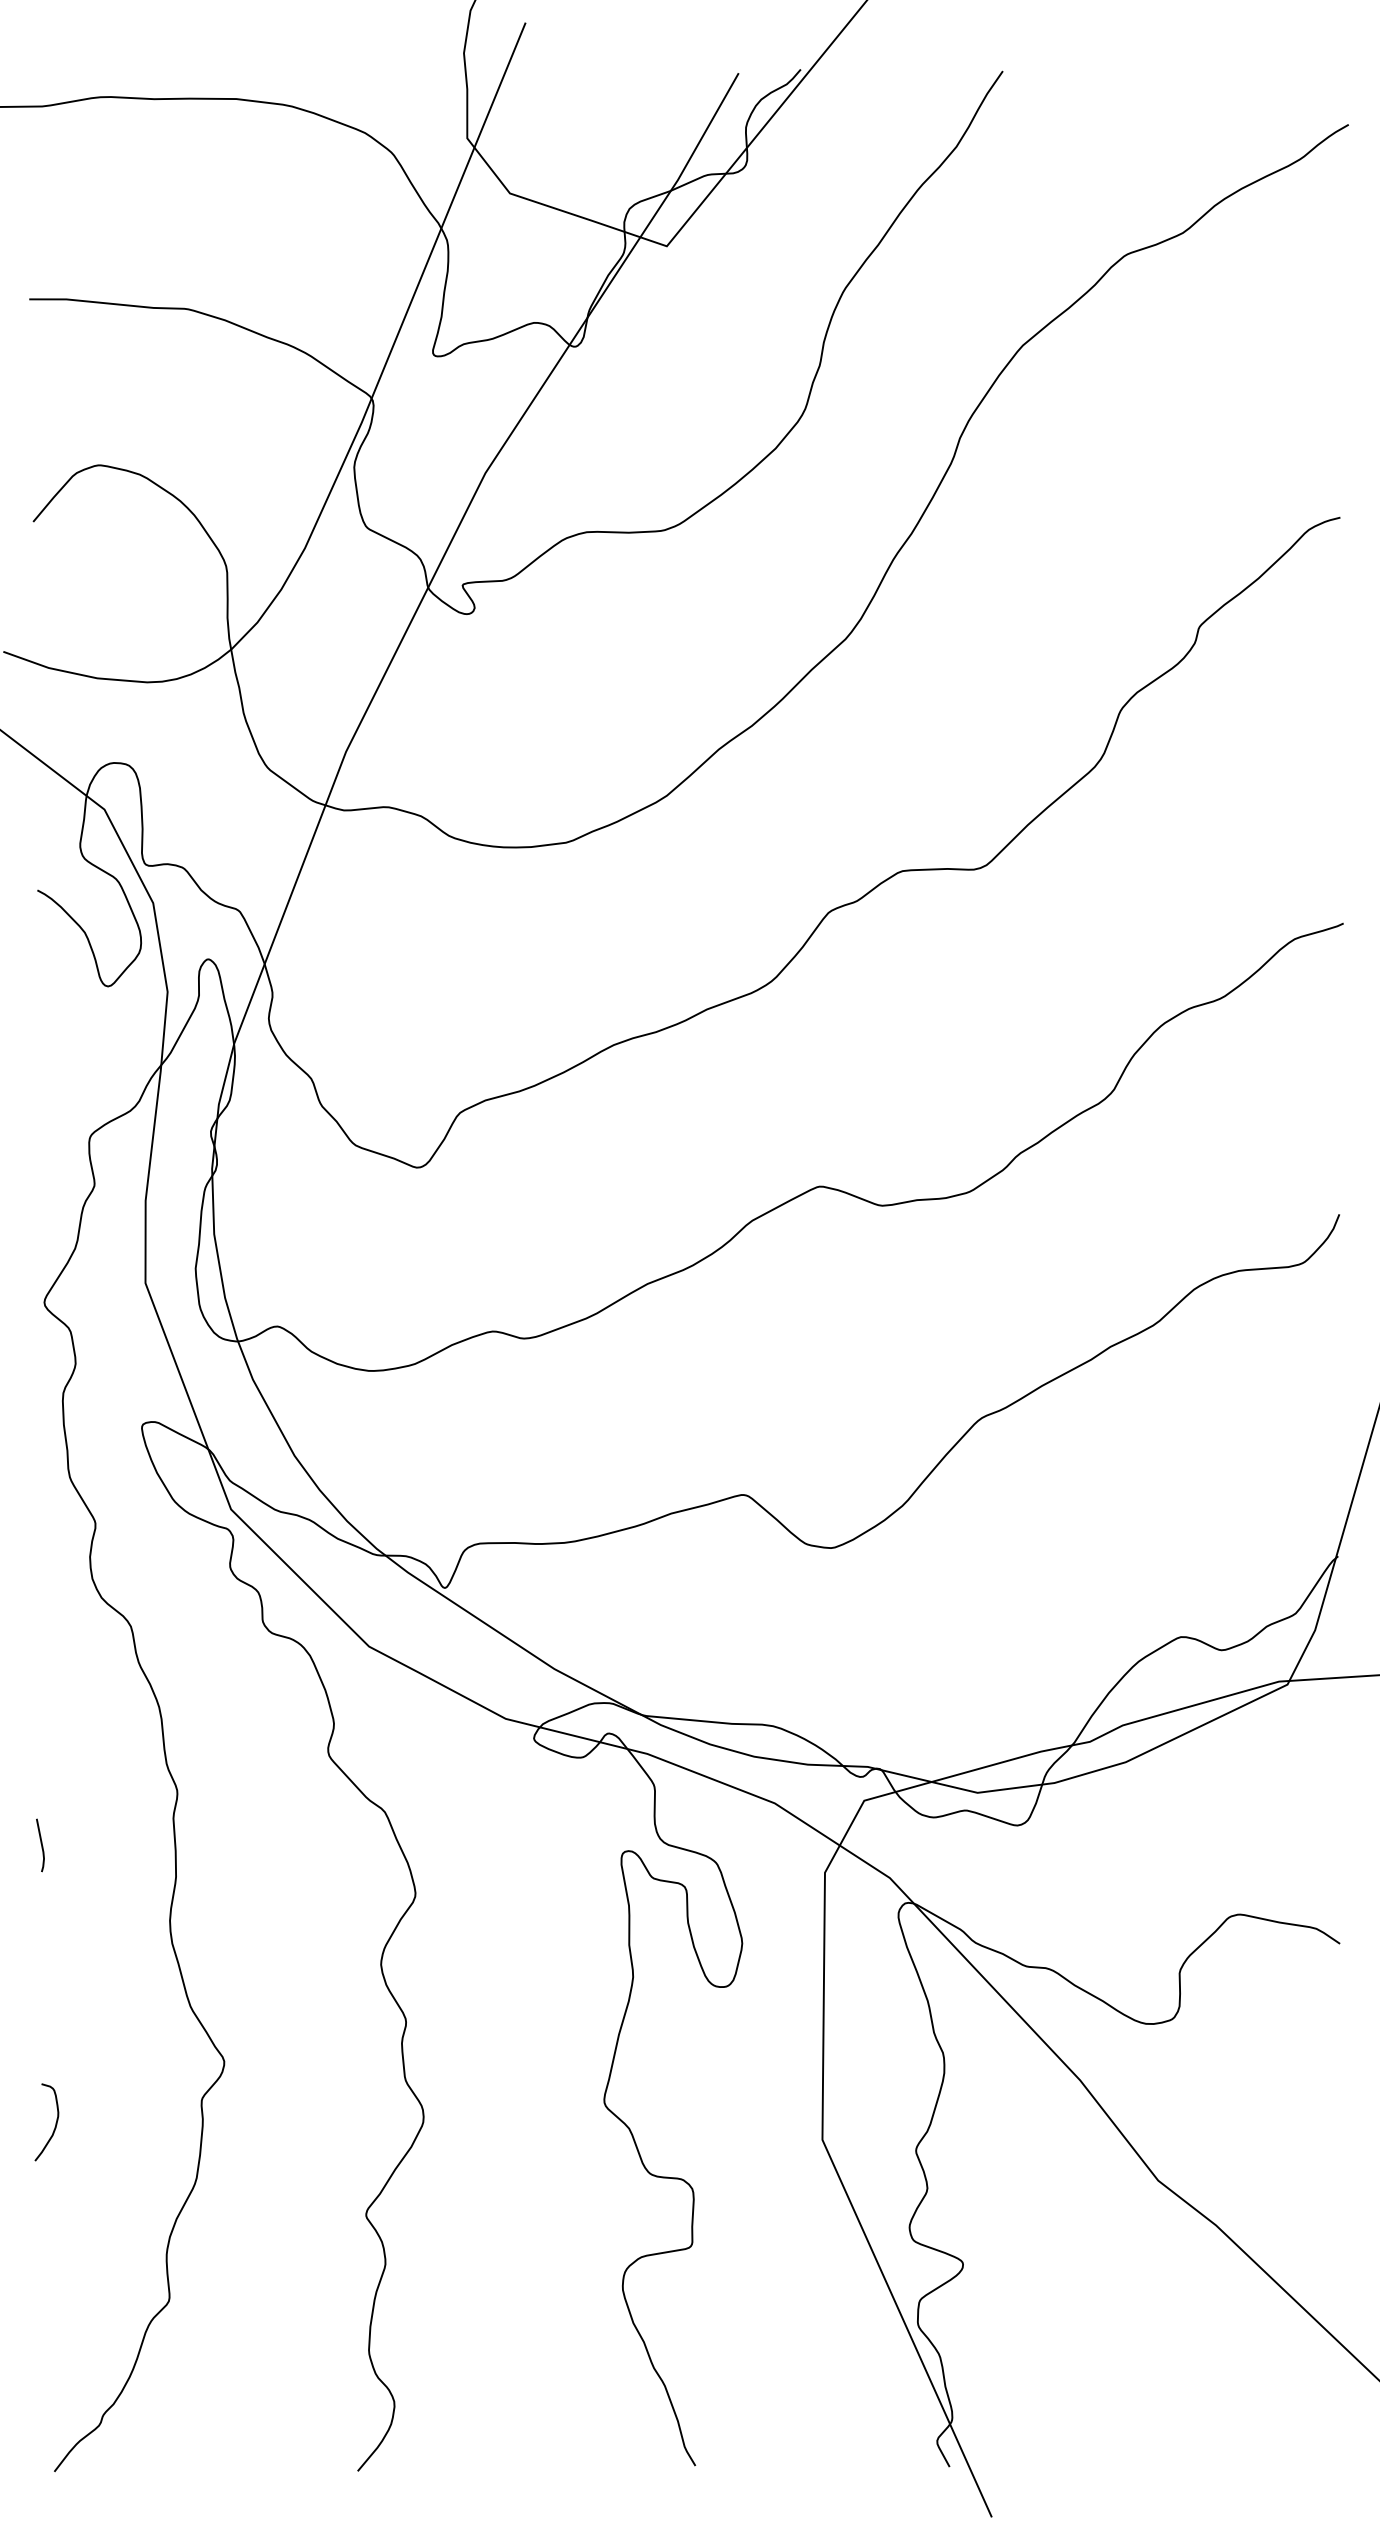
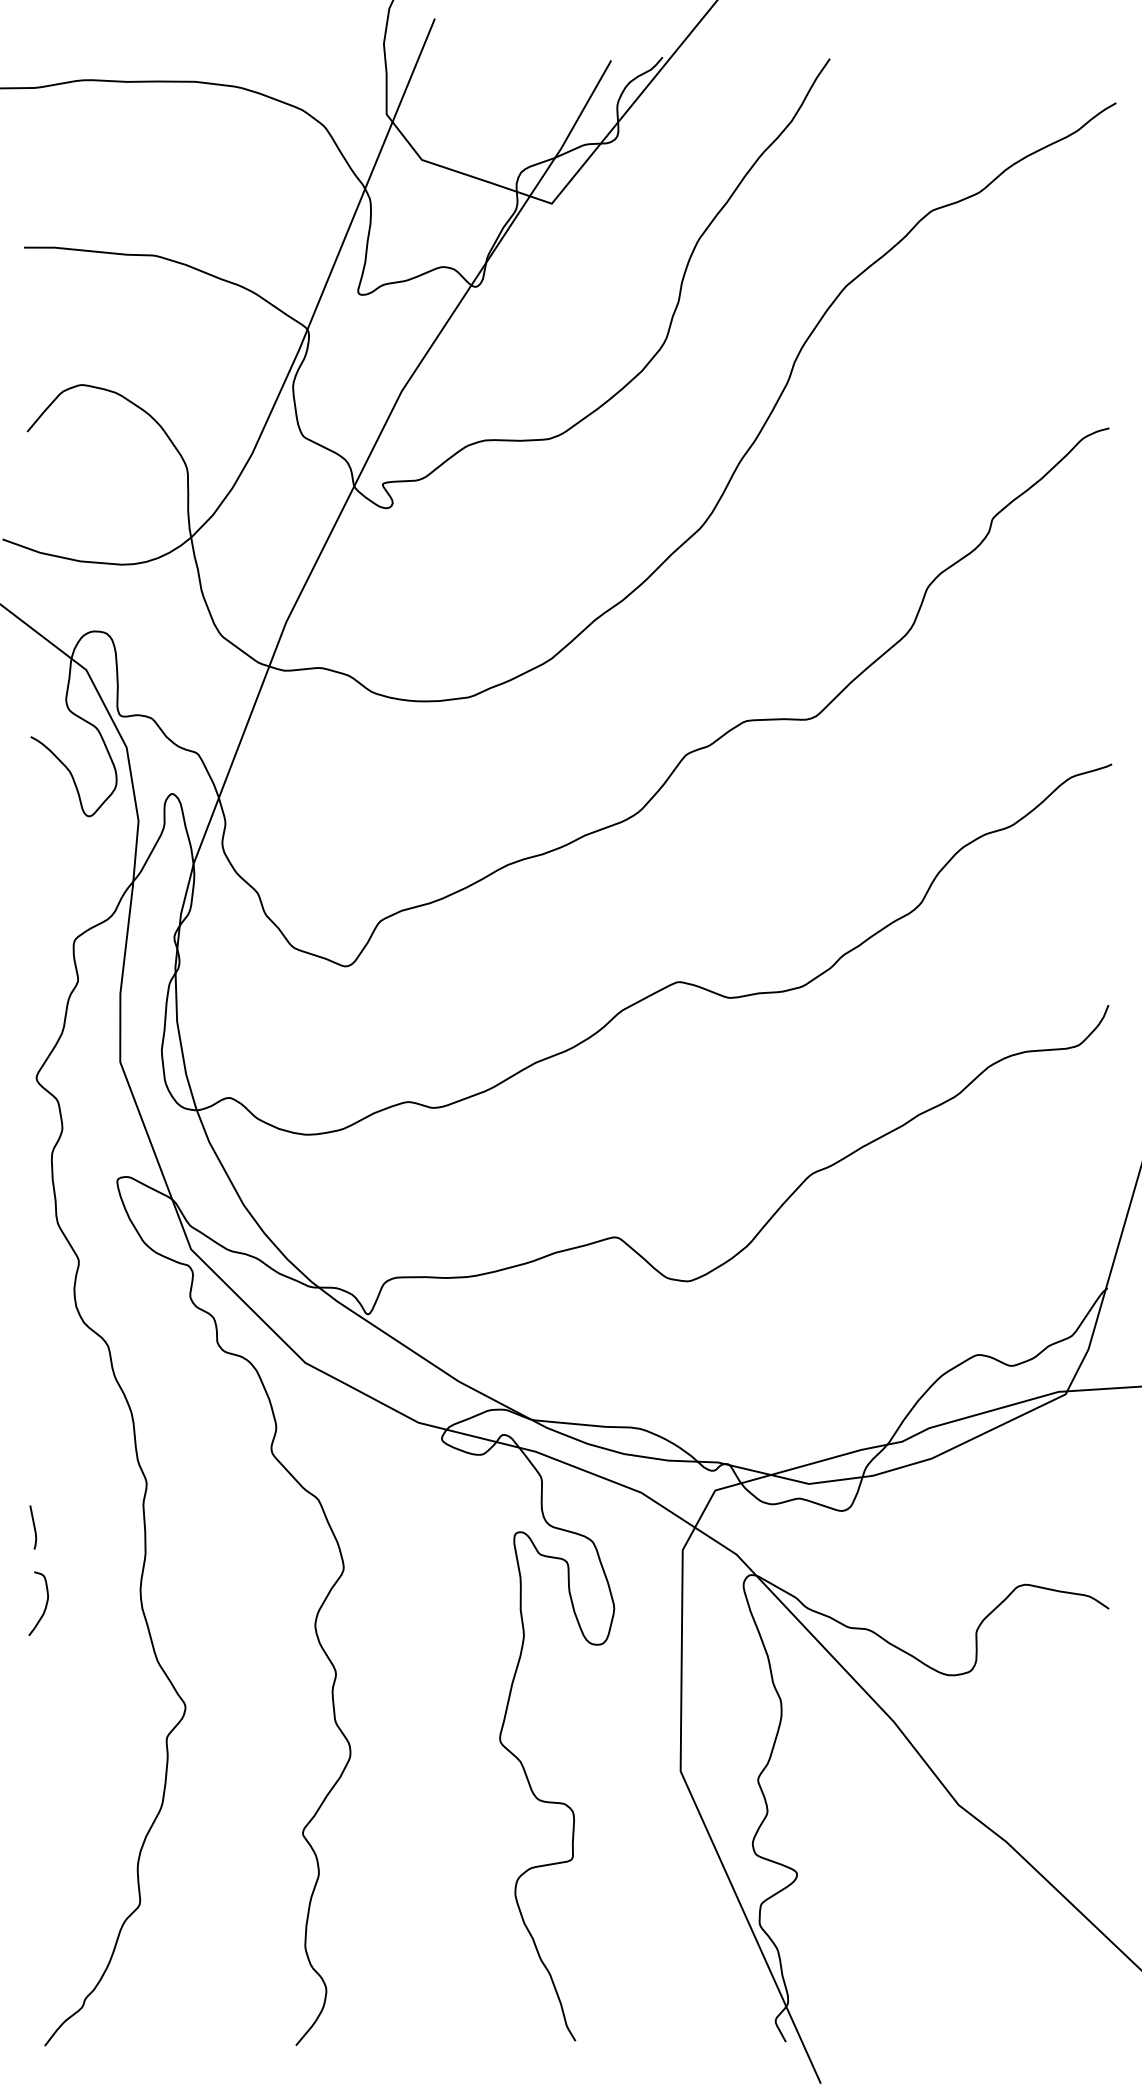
curve: (55, 2123) -> (45, 1604), moved

